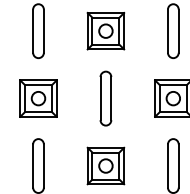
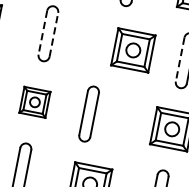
part: (105, 30) -> (133, 49), moved
line: (33, 31) -> (43, 33), solid -> dashed
line: (43, 31) -> (53, 35), solid -> dashed
line: (167, 31) -> (179, 59), solid -> dashed
part: (38, 98) -> (34, 102), size x0.7
part: (105, 98) -> (88, 113), moved

